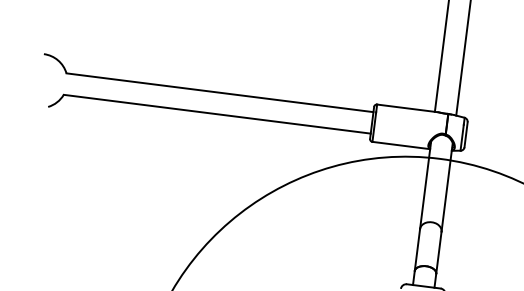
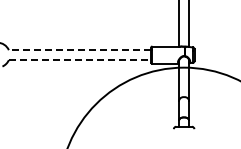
line: (218, 93) -> (79, 50), solid -> dashed
line: (218, 115) -> (80, 60), solid -> dashed

